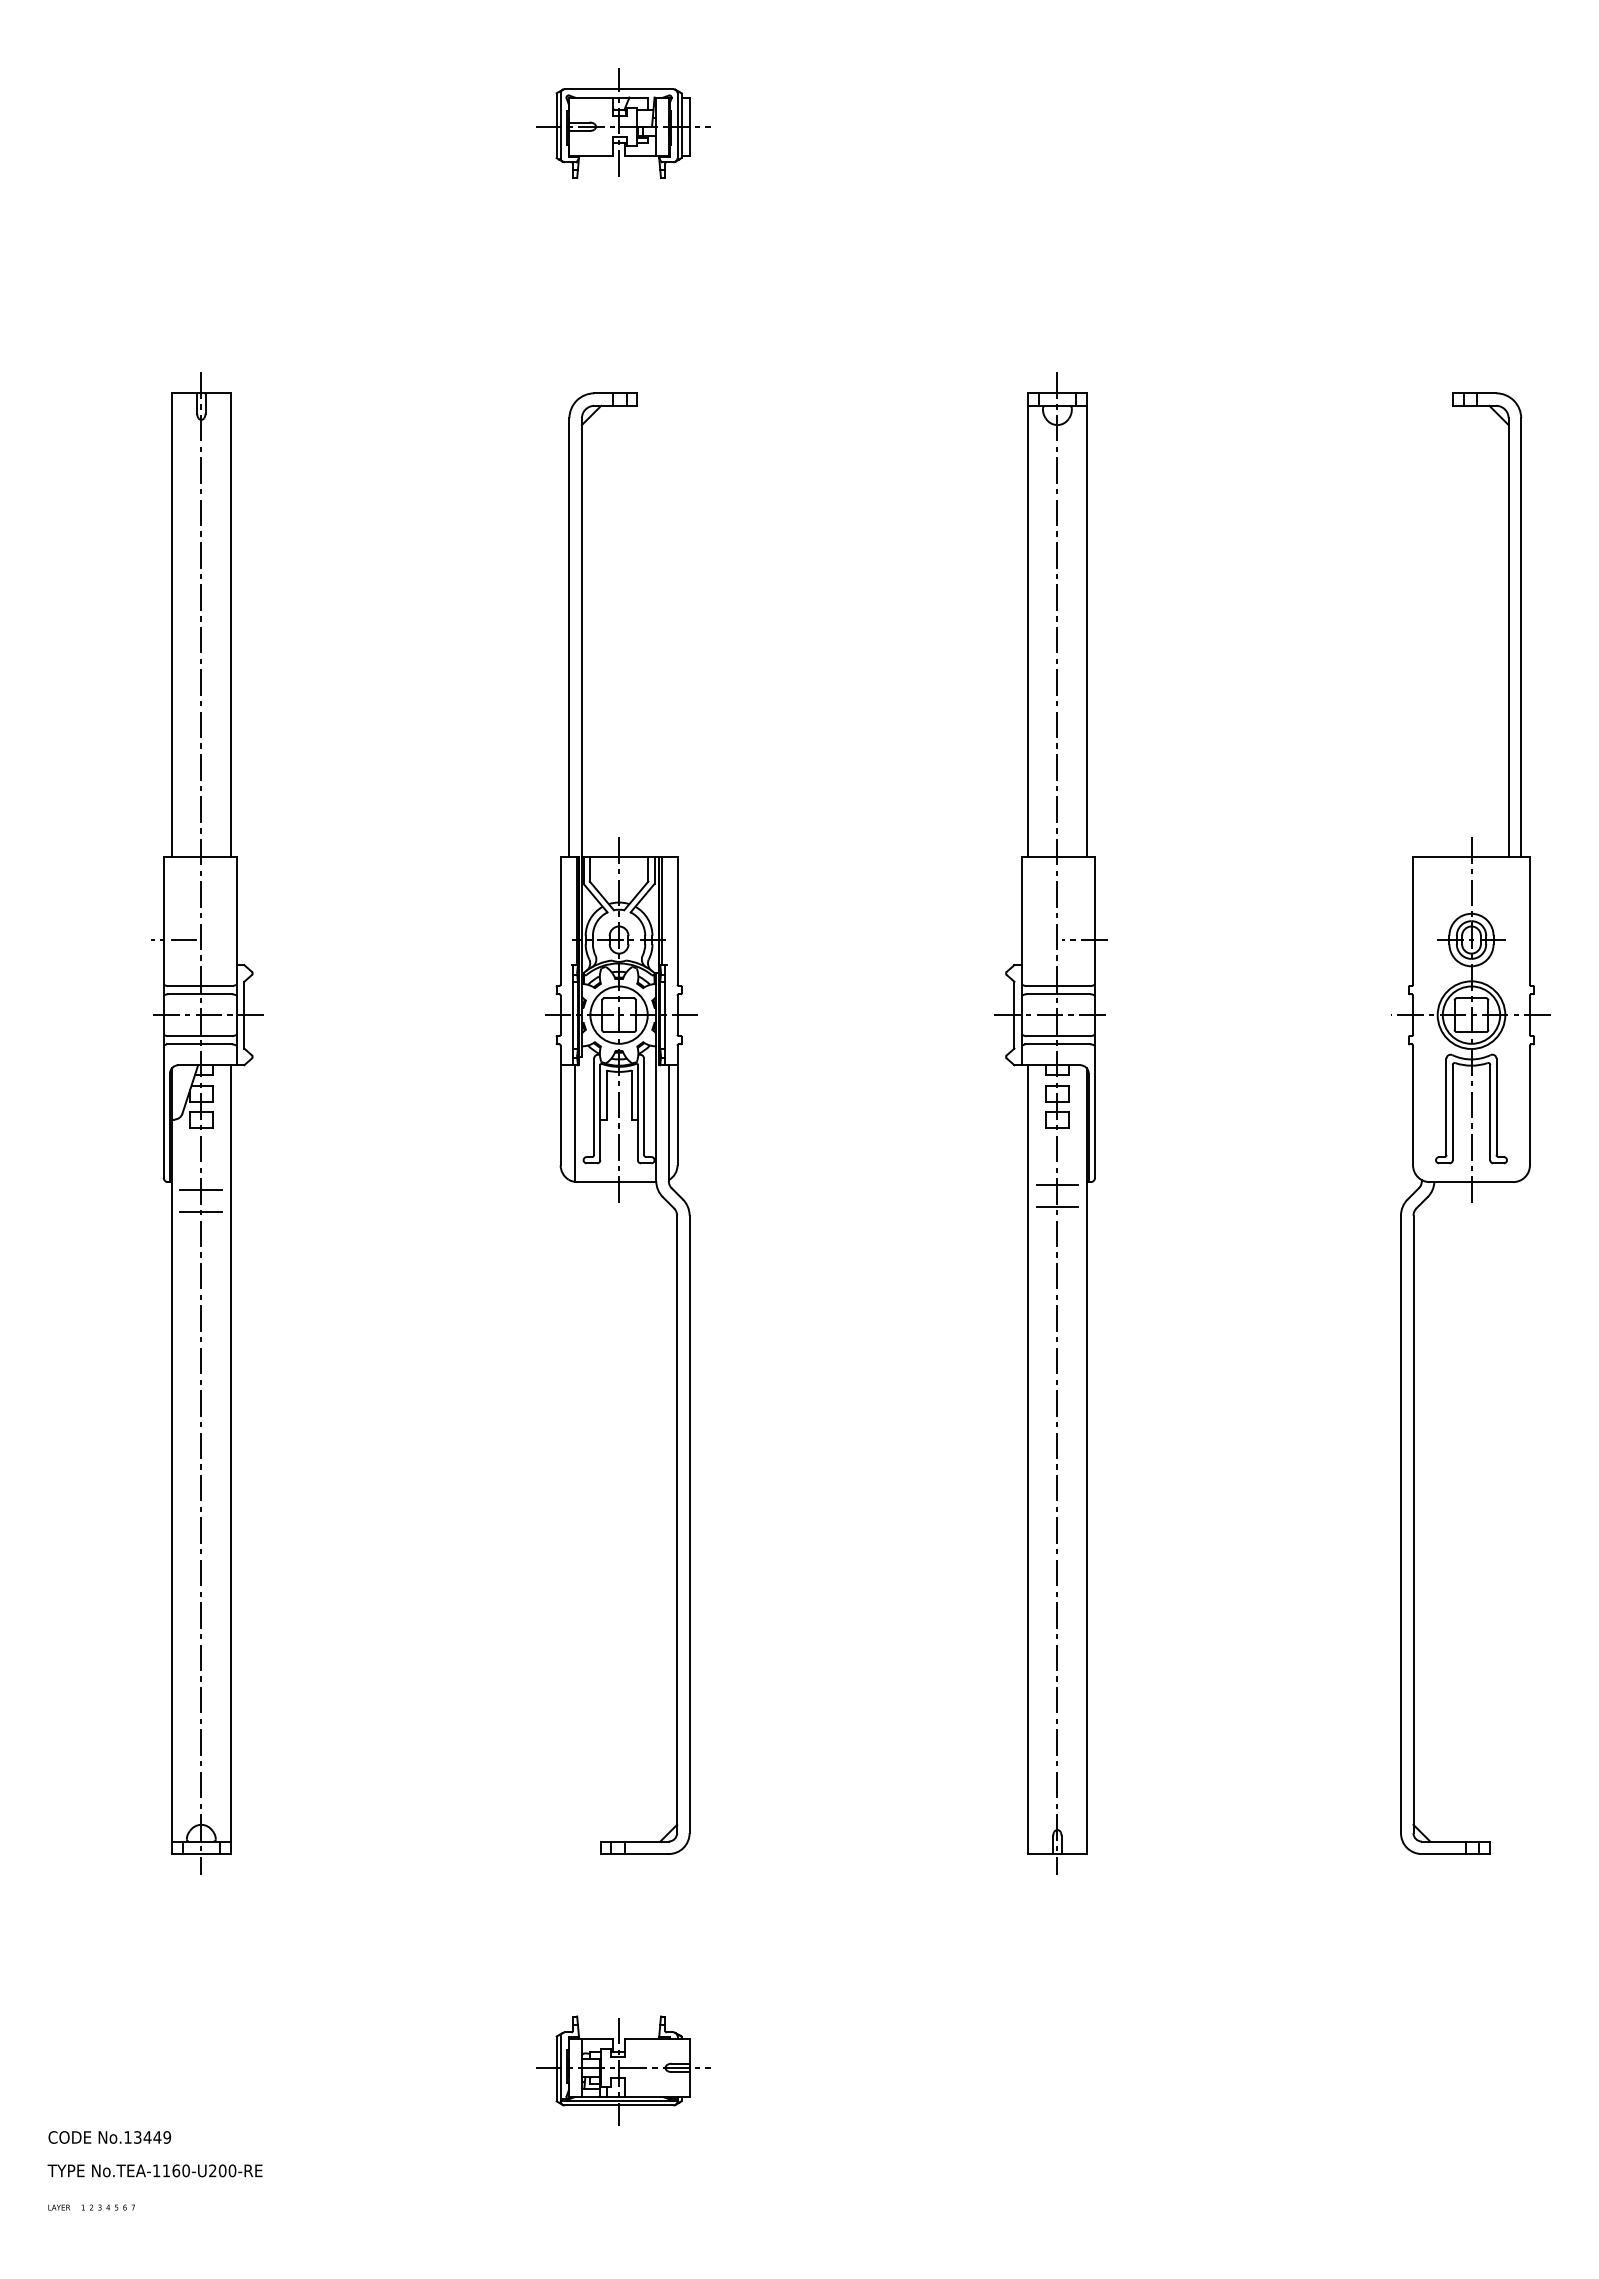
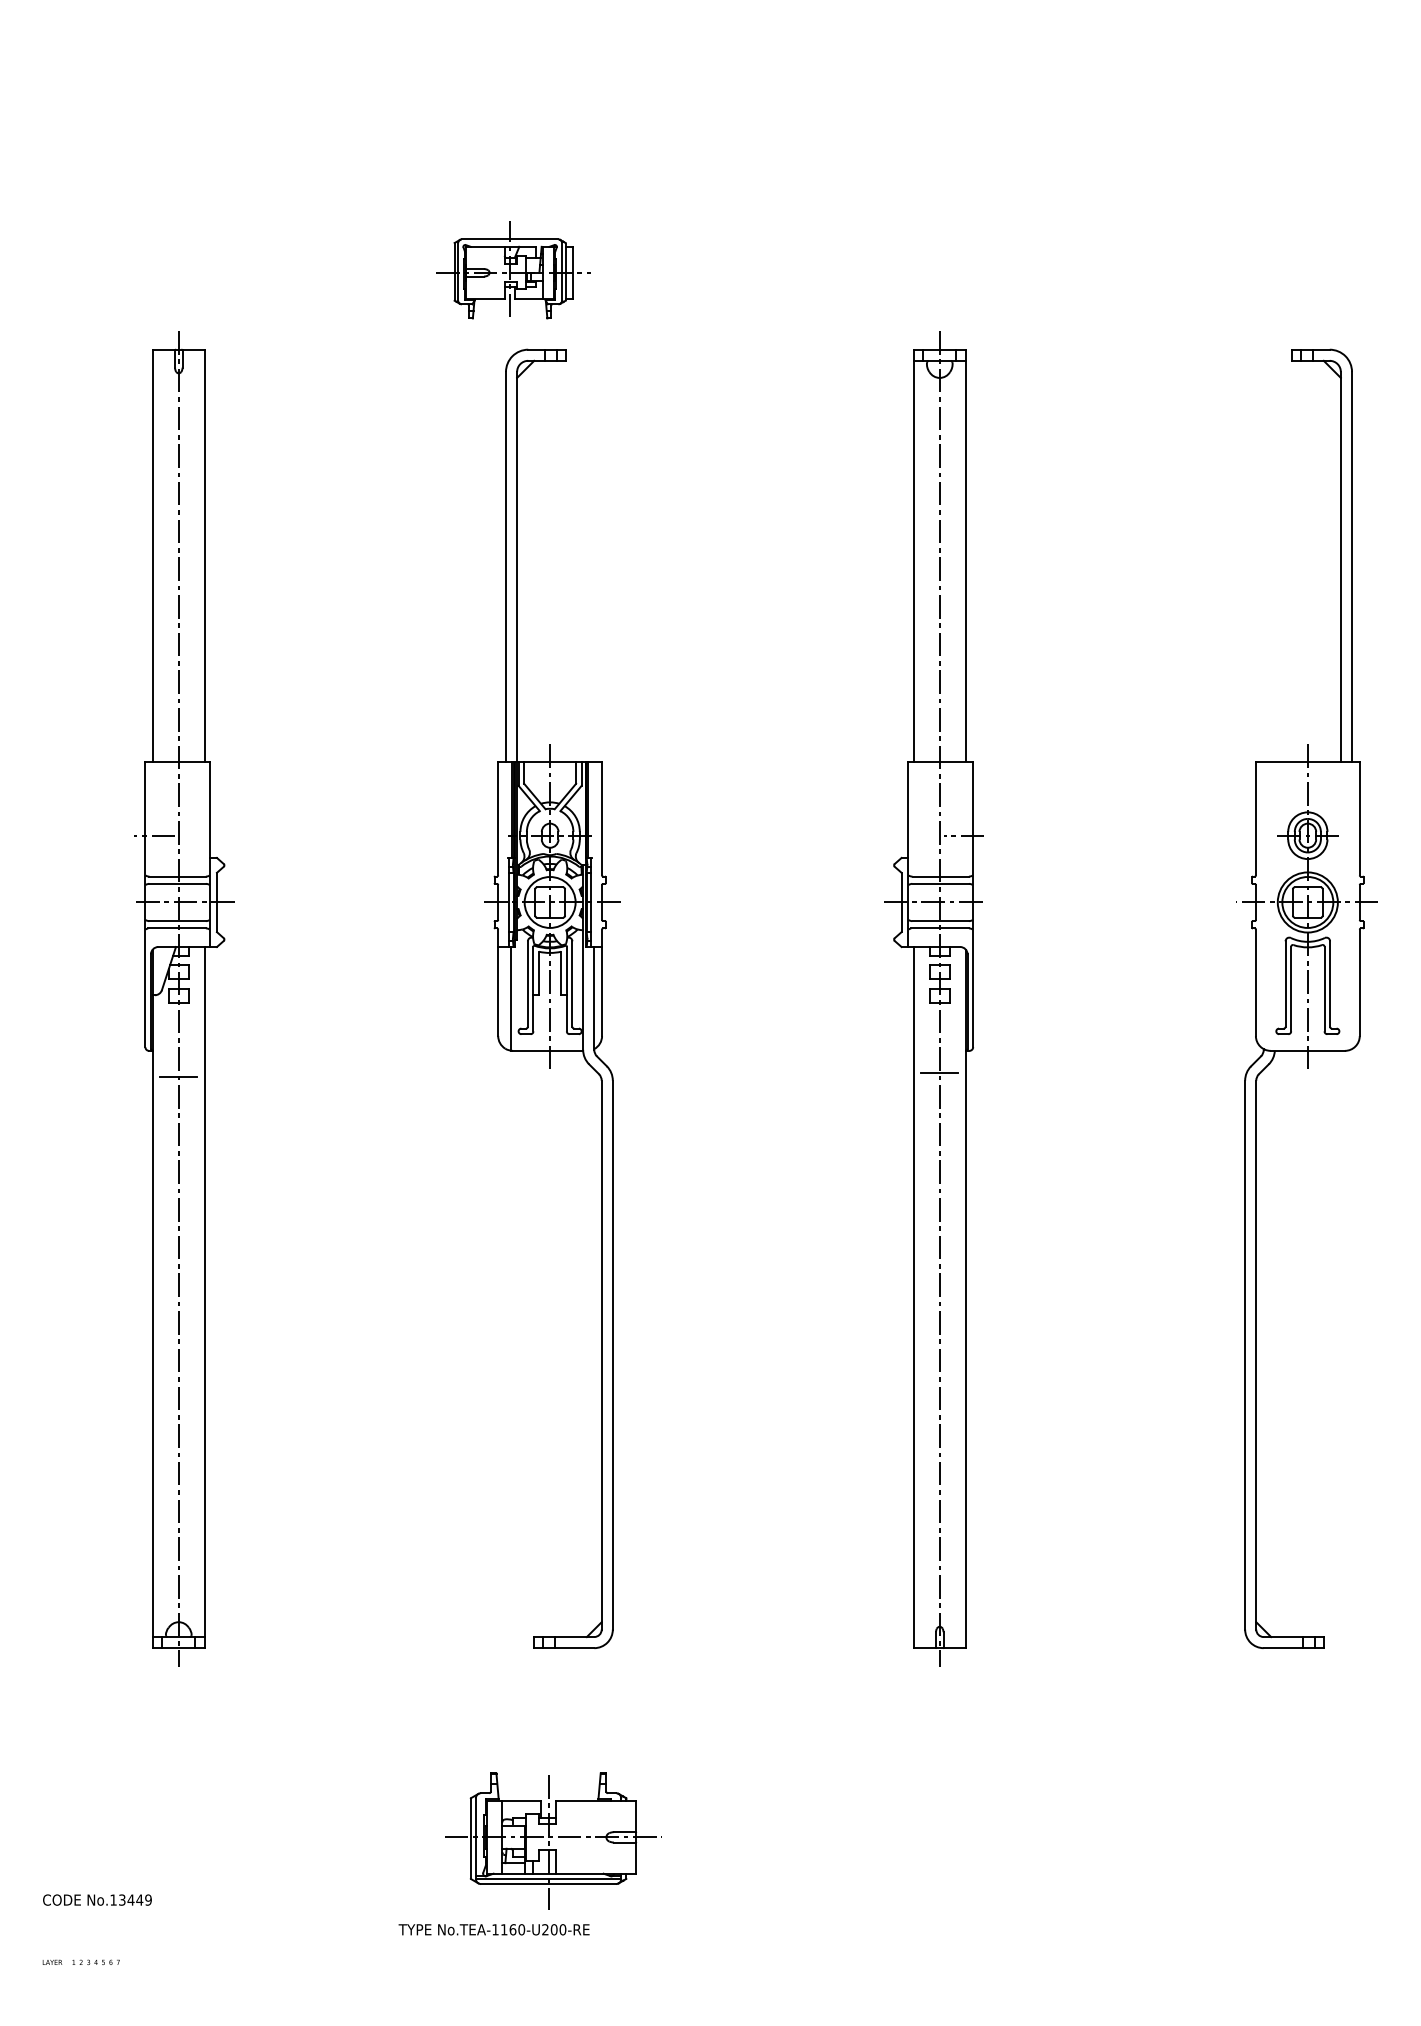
part: (623, 123) -> (514, 269), moved
line: (1057, 1184) -> (939, 1053), removed
line: (201, 1189) -> (178, 1057), removed
part: (623, 2070) -> (554, 1840), size x1.4
text: (154, 2170) -> (493, 1929), moved

